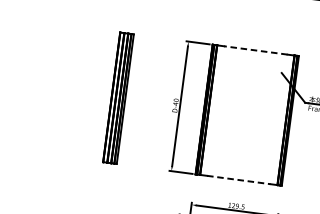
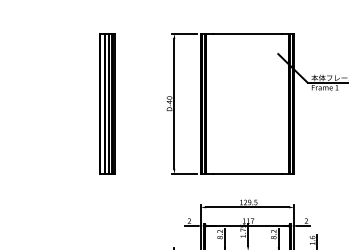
line: (254, 50) -> (246, 33), dashed -> solid
line: (238, 180) -> (247, 174), dashed -> solid

